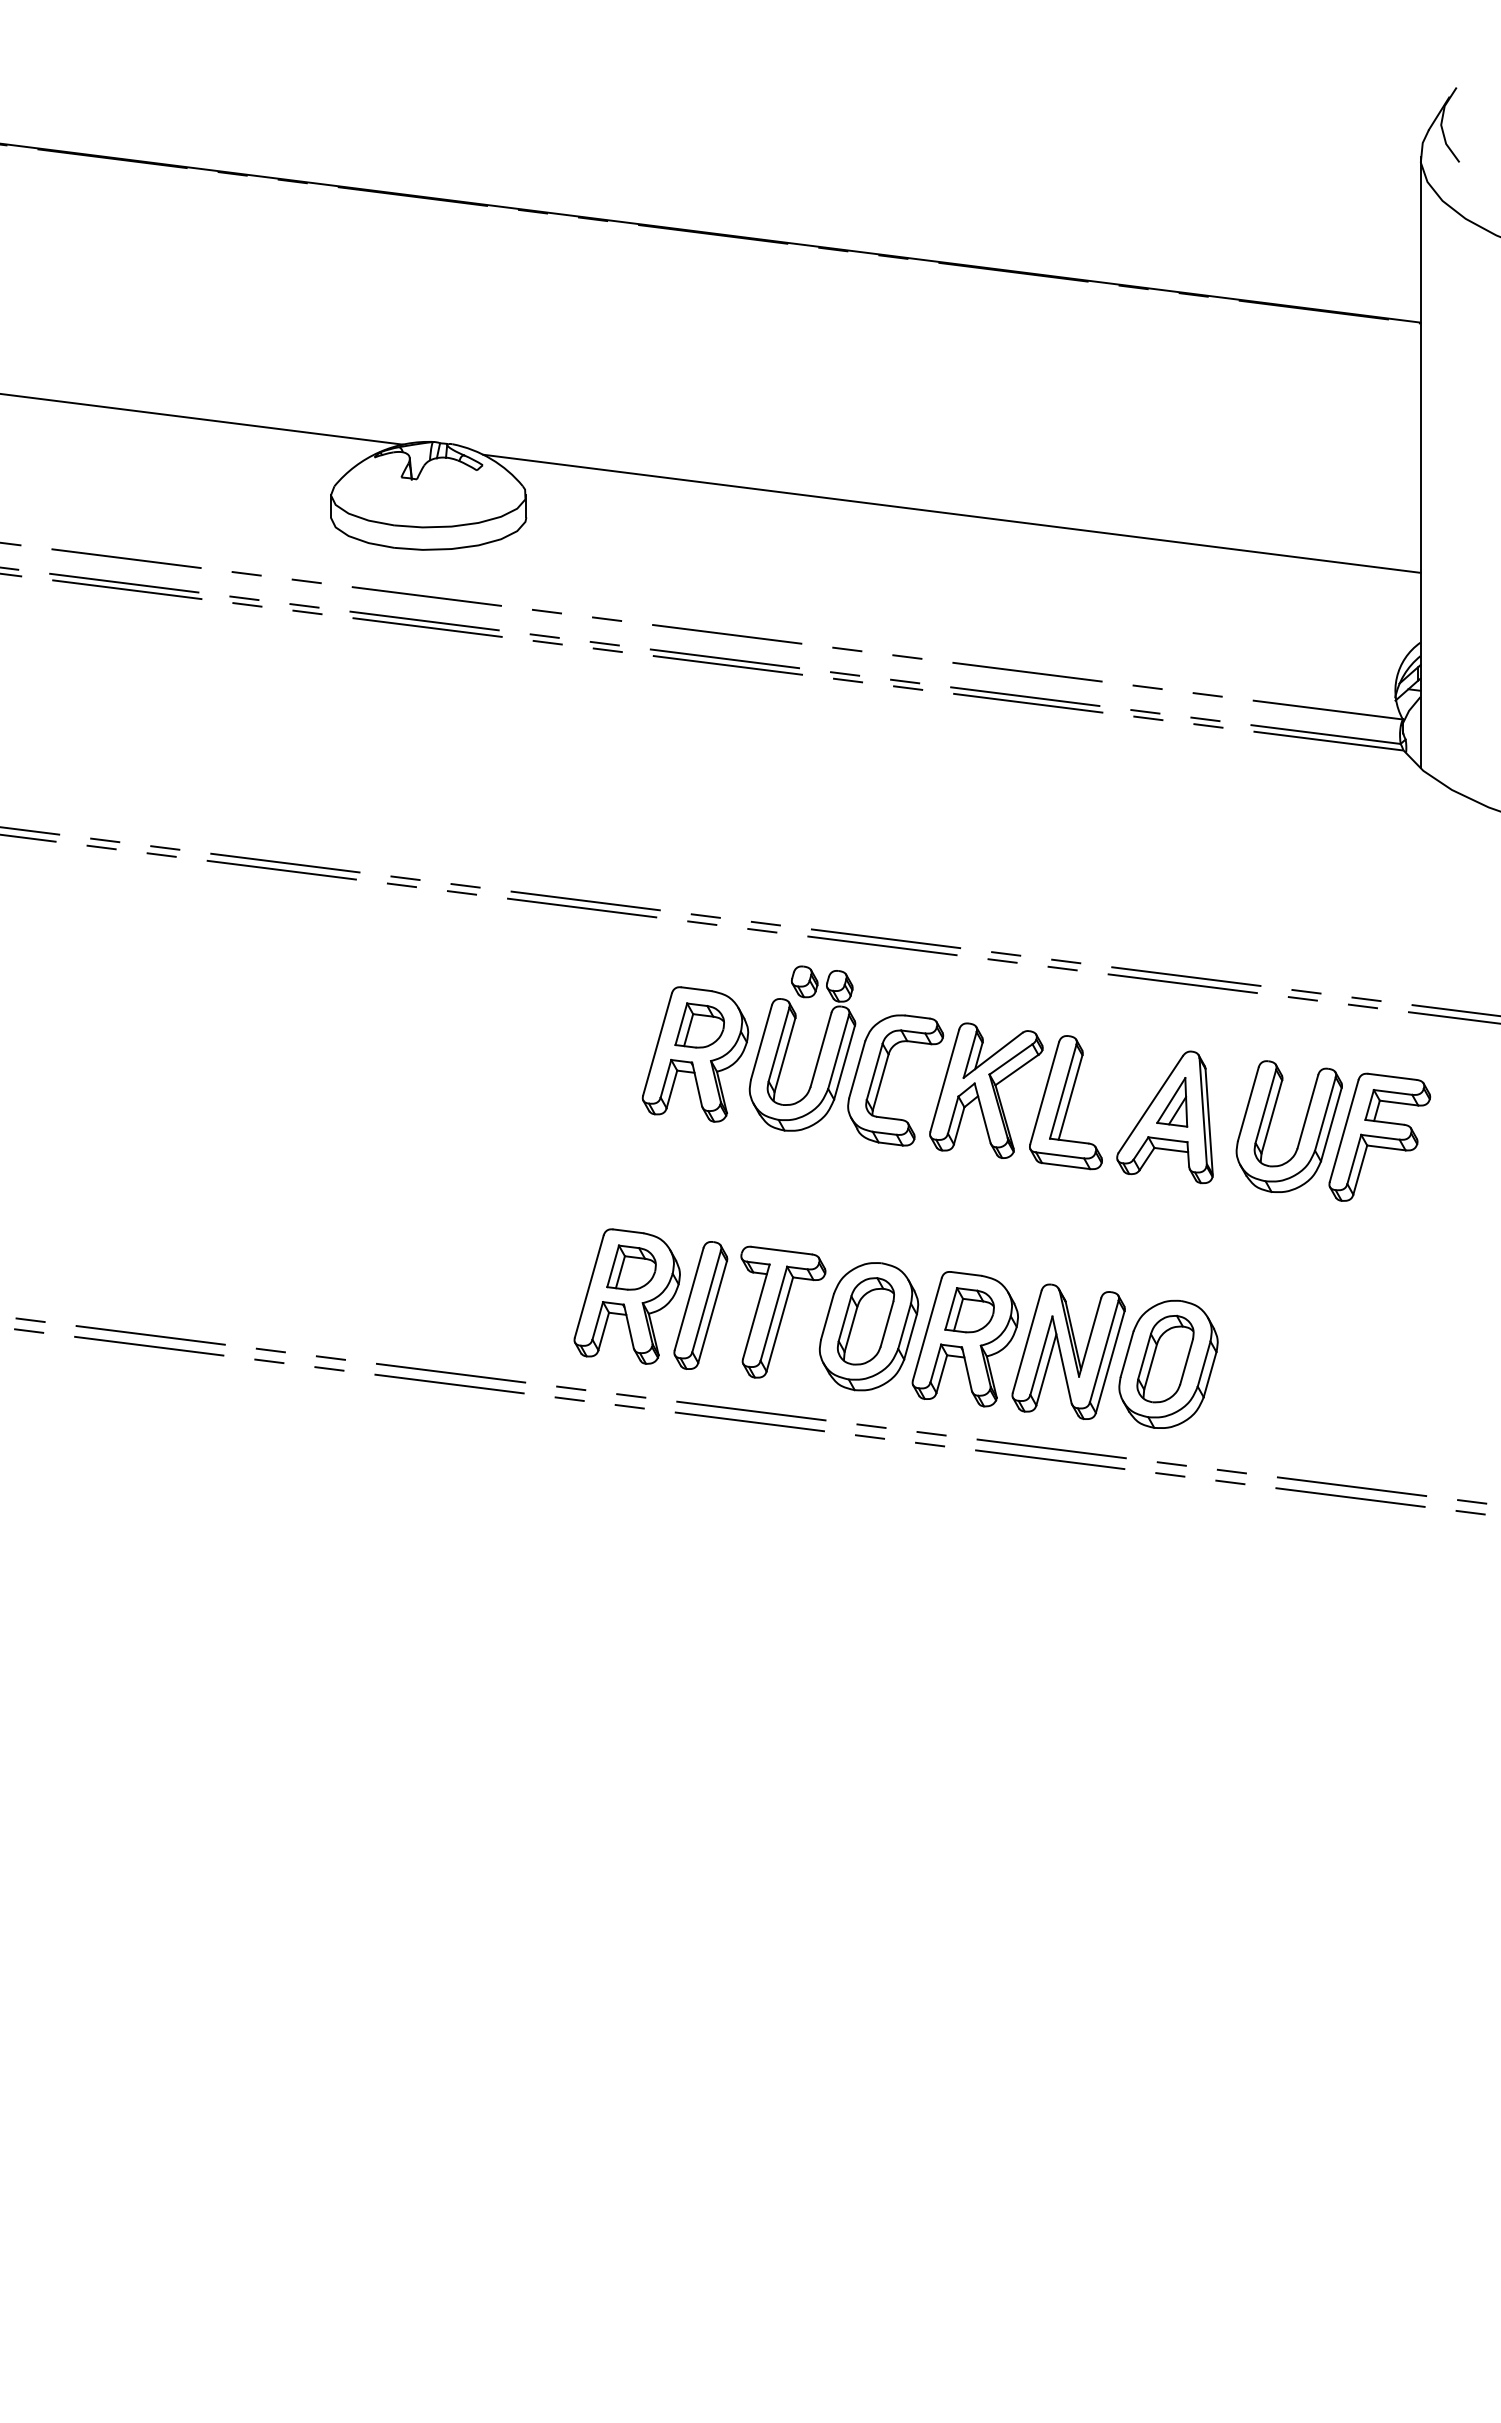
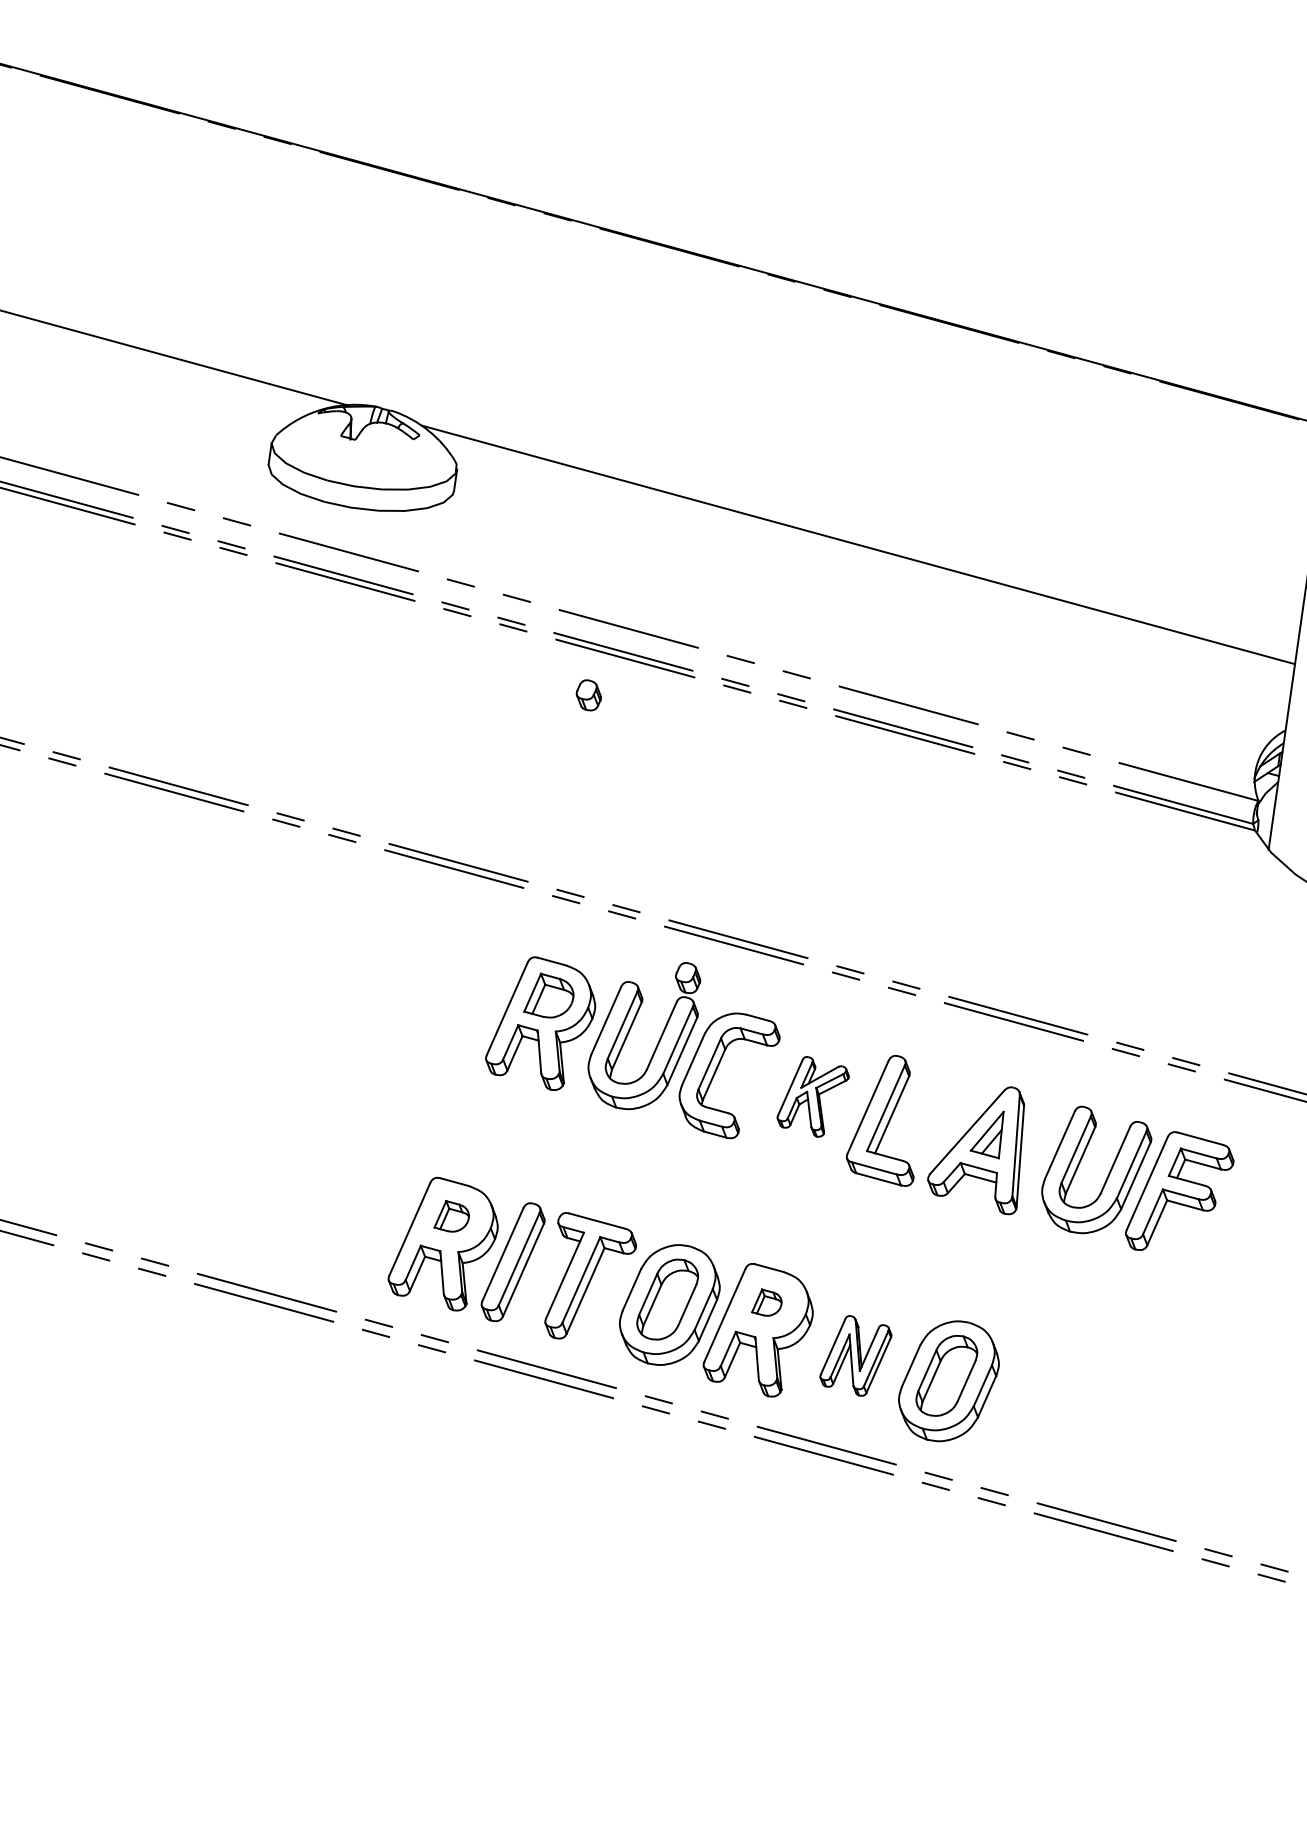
part: (804, 981) -> (588, 695), moved
part: (986, 1090) -> (813, 1096), size x0.6
part: (631, 1267) -> (452, 1216), size x0.7
part: (969, 1310) -> (767, 1303), size x0.6
part: (1068, 1351) -> (855, 1355), size x0.6

